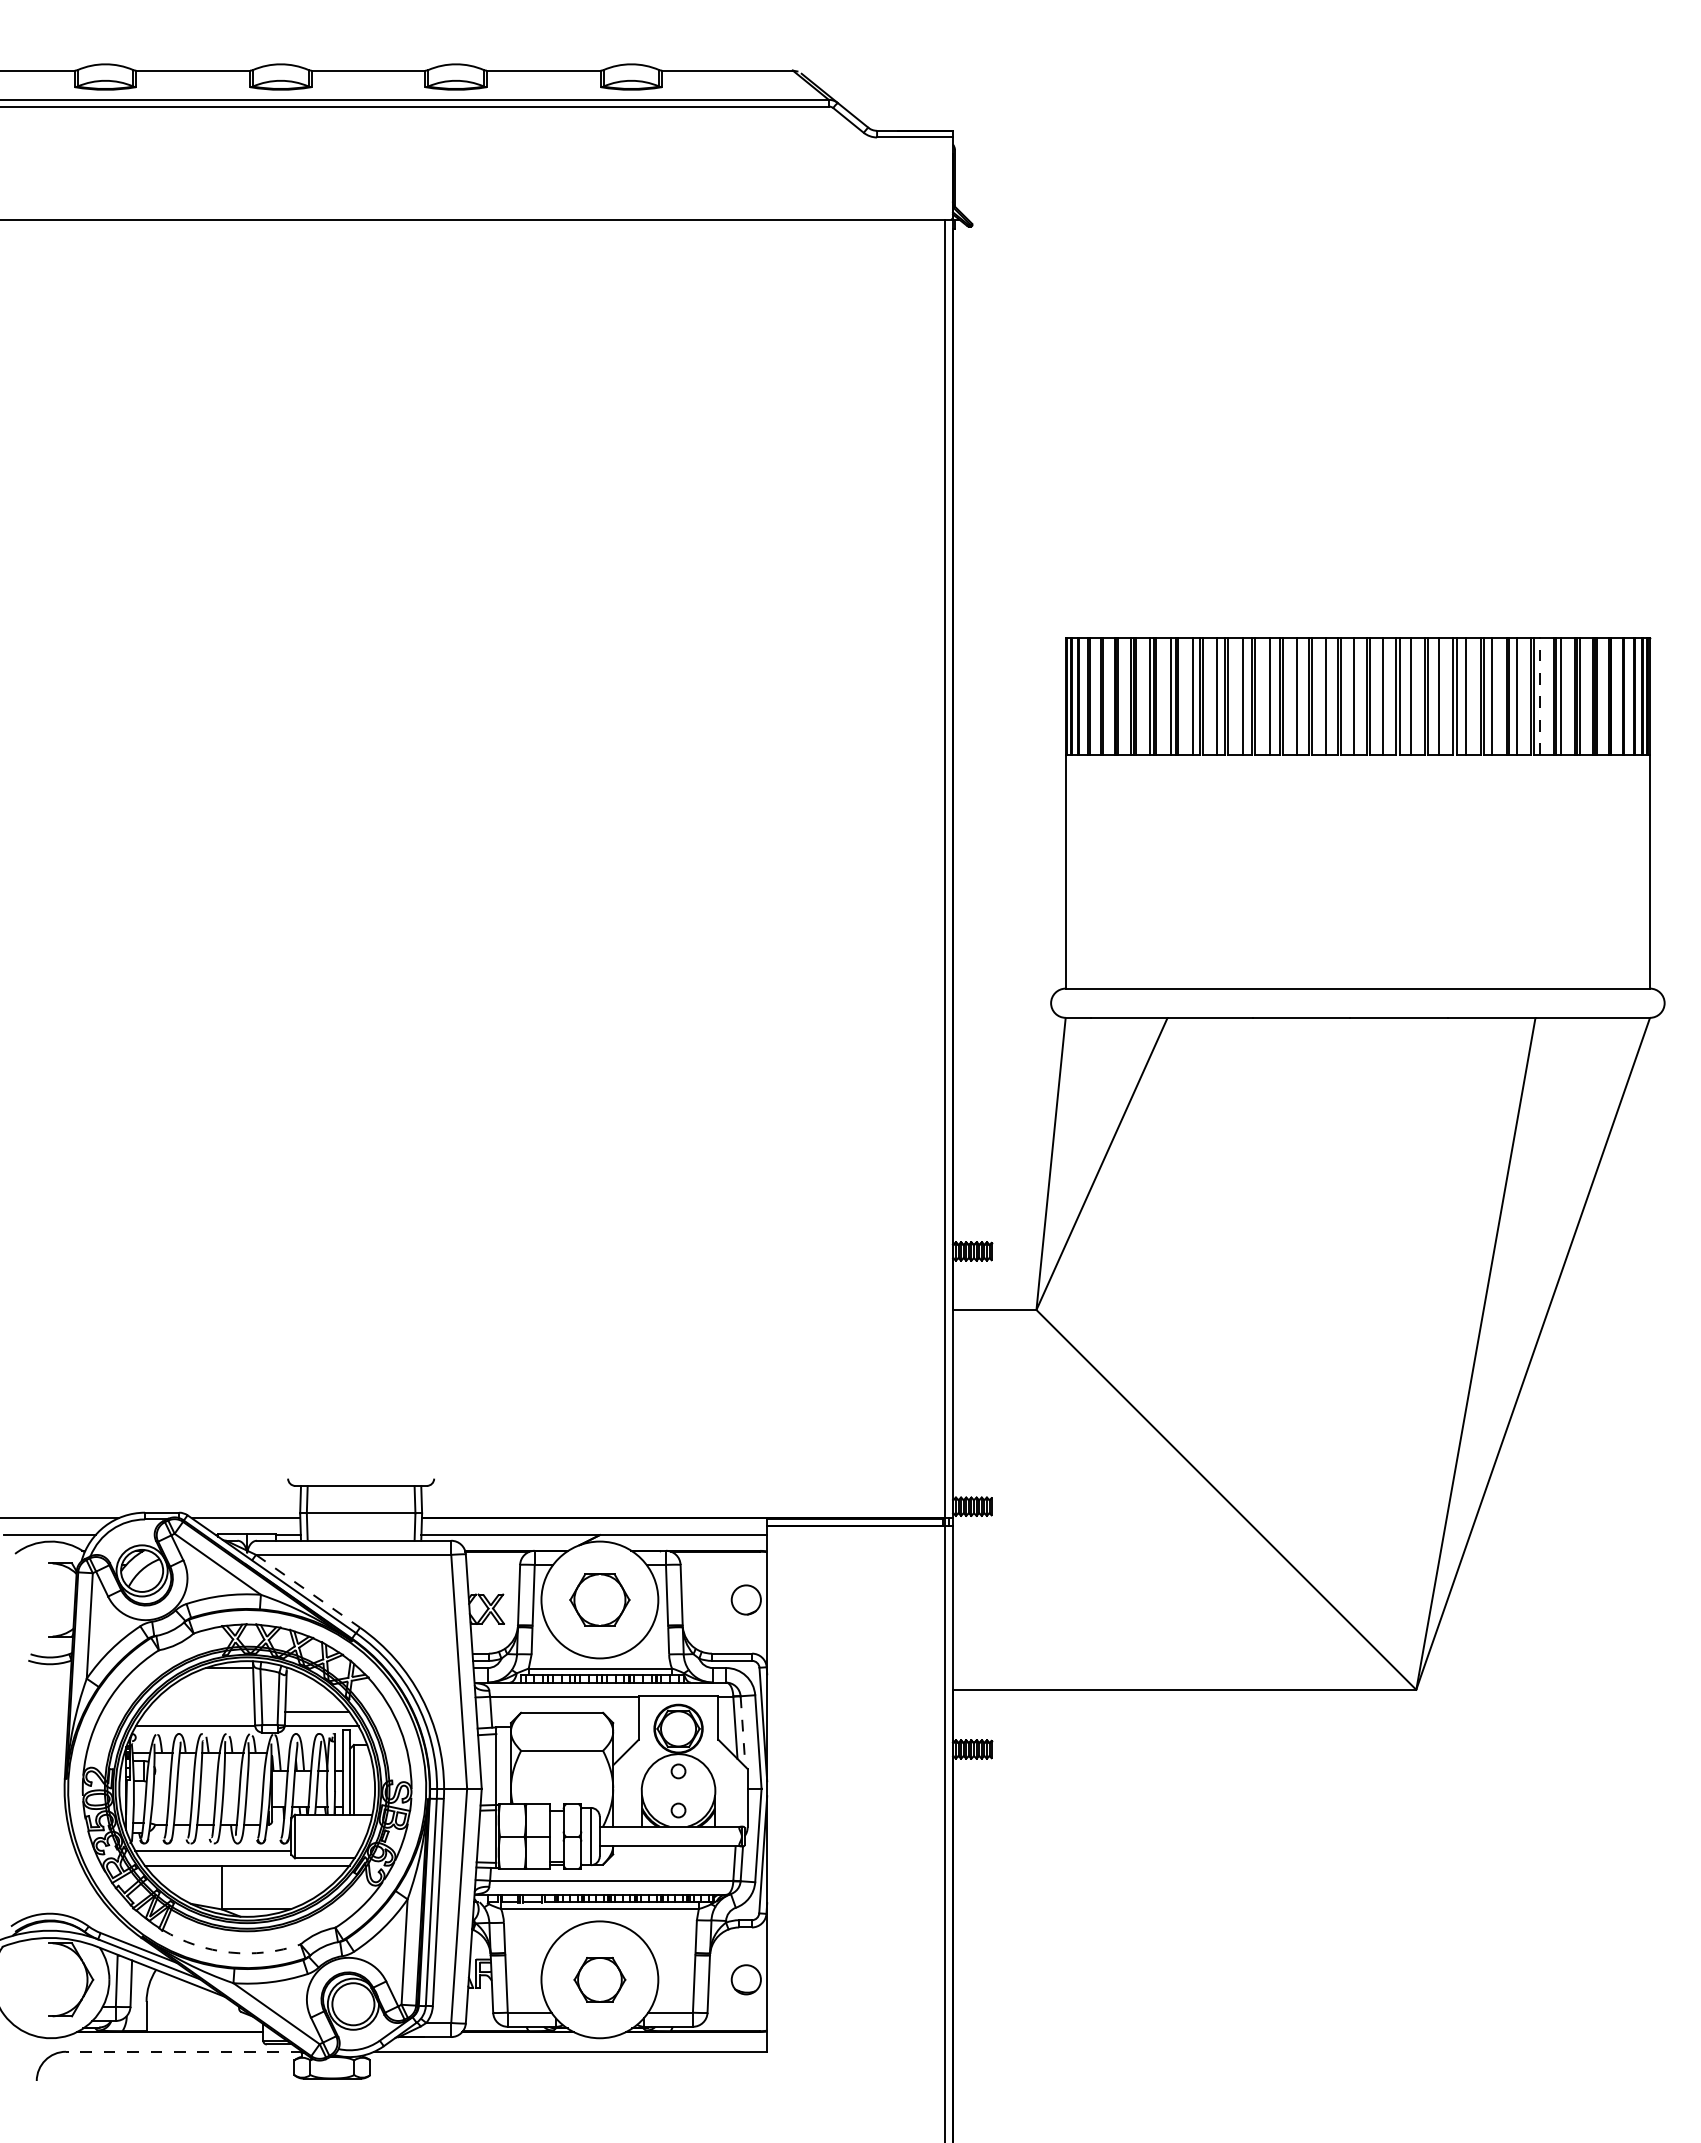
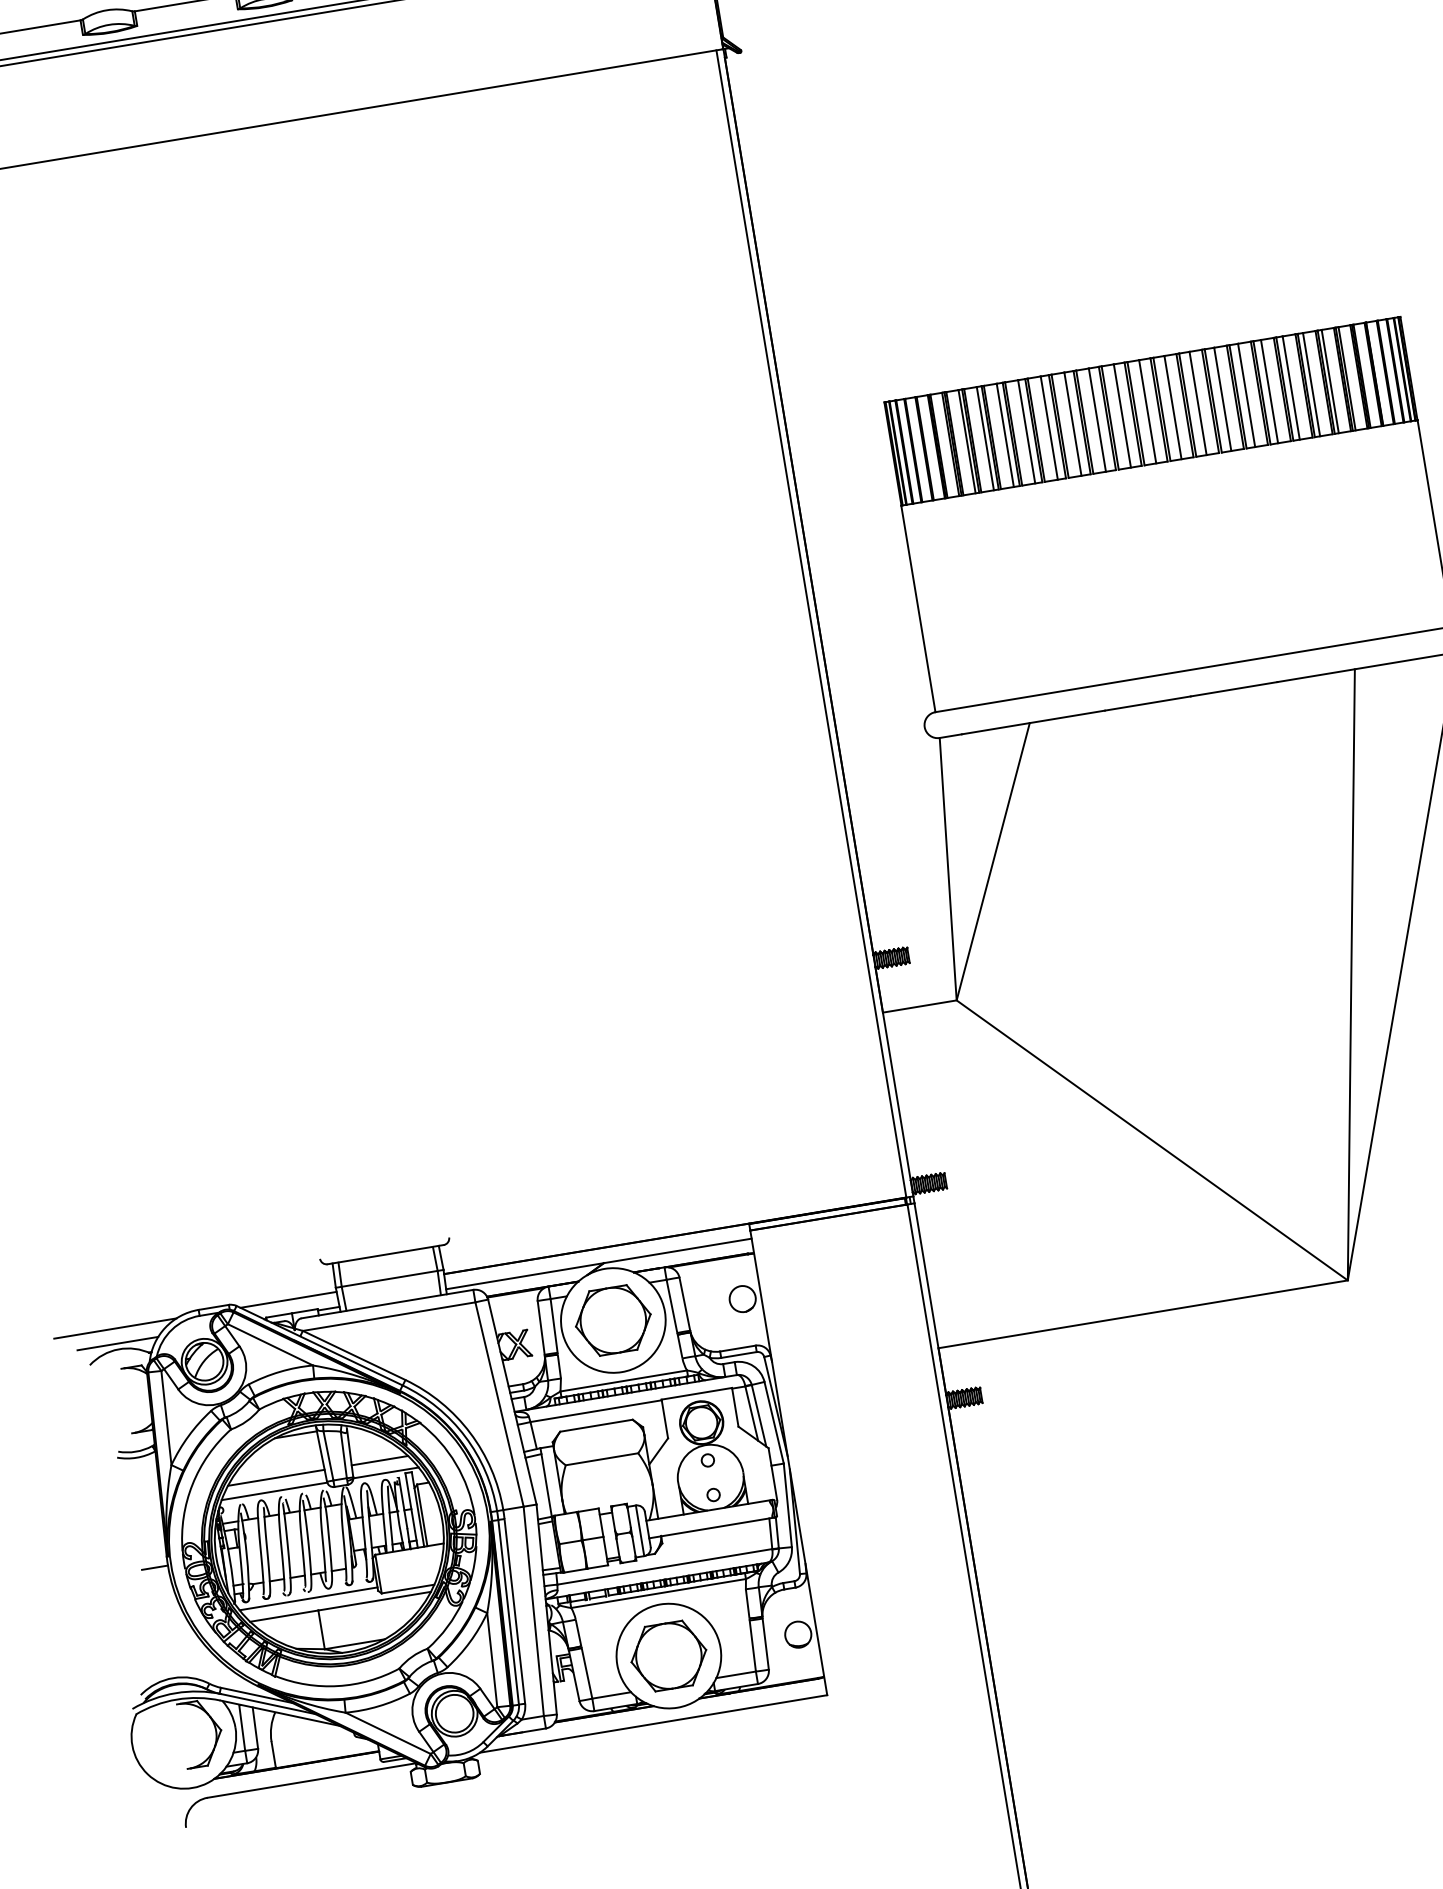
line: (1539, 695) -> (1311, 383), dashed -> solid
line: (308, 1591) -> (354, 1355), dashed -> solid
part: (599, 1599) -> (612, 1320), size x1.43
line: (199, 1711) -> (275, 1477), added
line: (743, 1732) -> (759, 1416), dashed -> solid
line: (49, 1788) -> (154, 1567), added
arc: (230, 1952) -> (338, 1685), dashed -> solid
part: (599, 1979) -> (668, 1655), size x1.67
line: (183, 2051) -> (311, 1780), dashed -> solid

